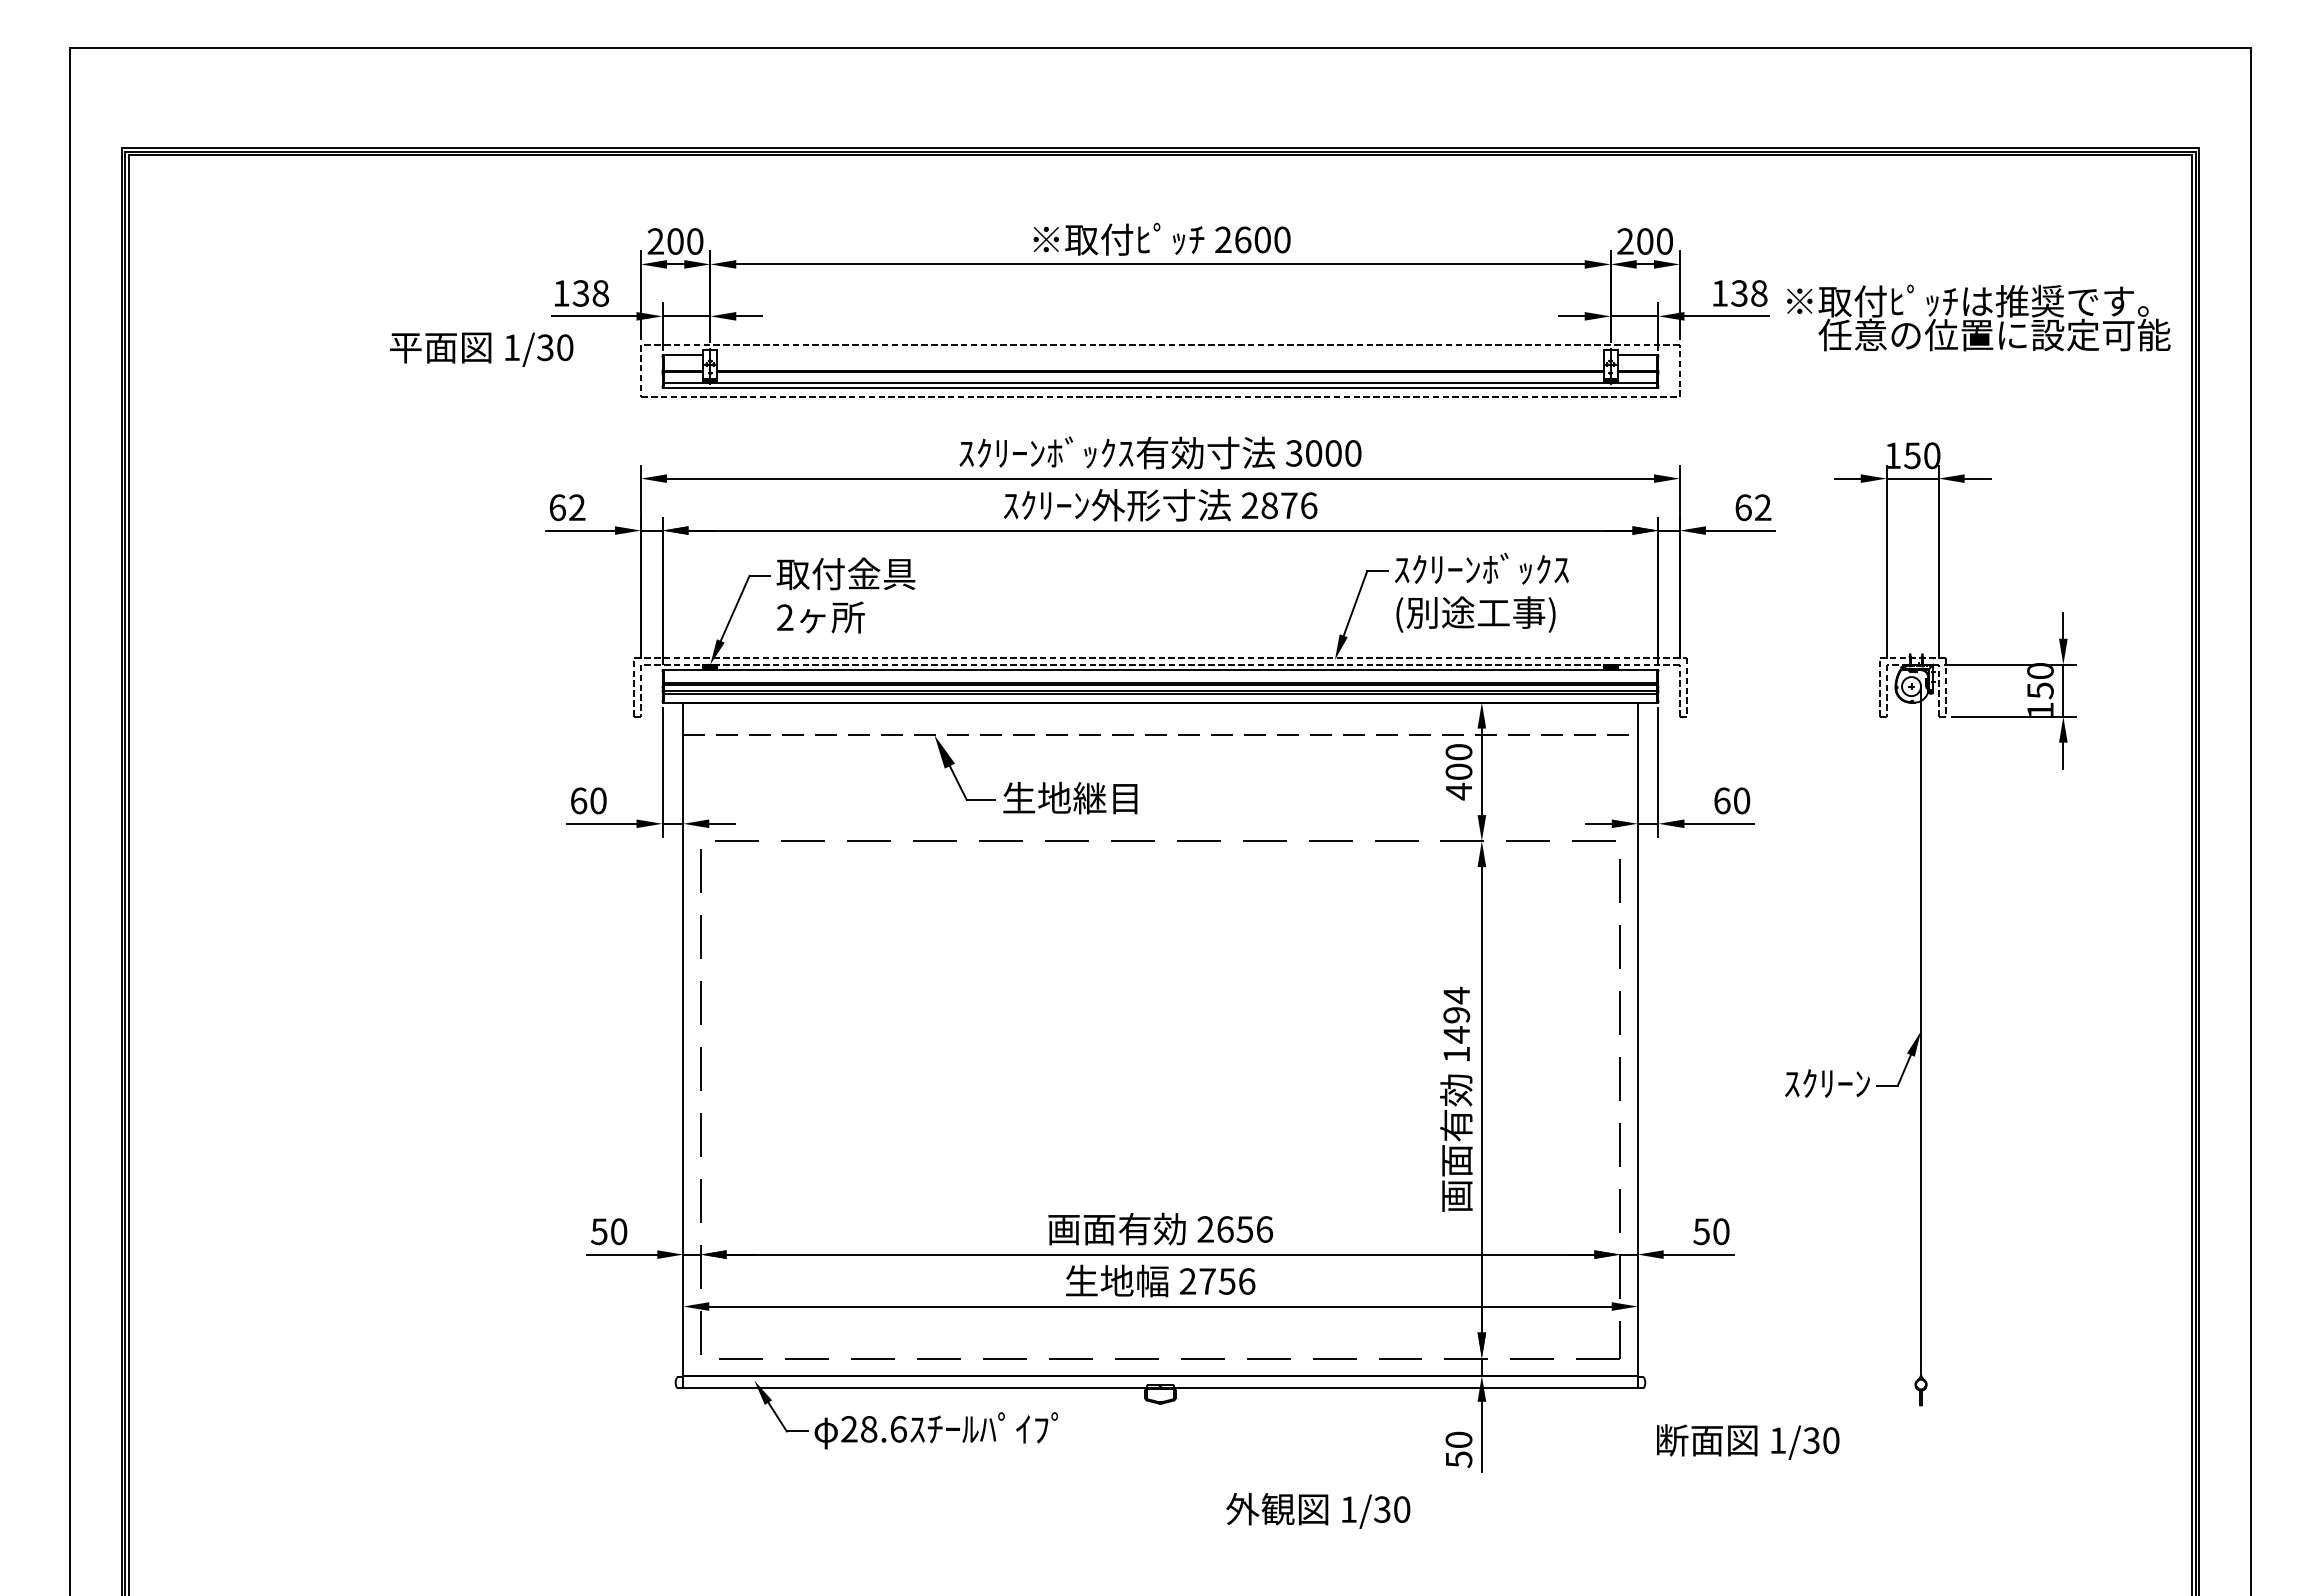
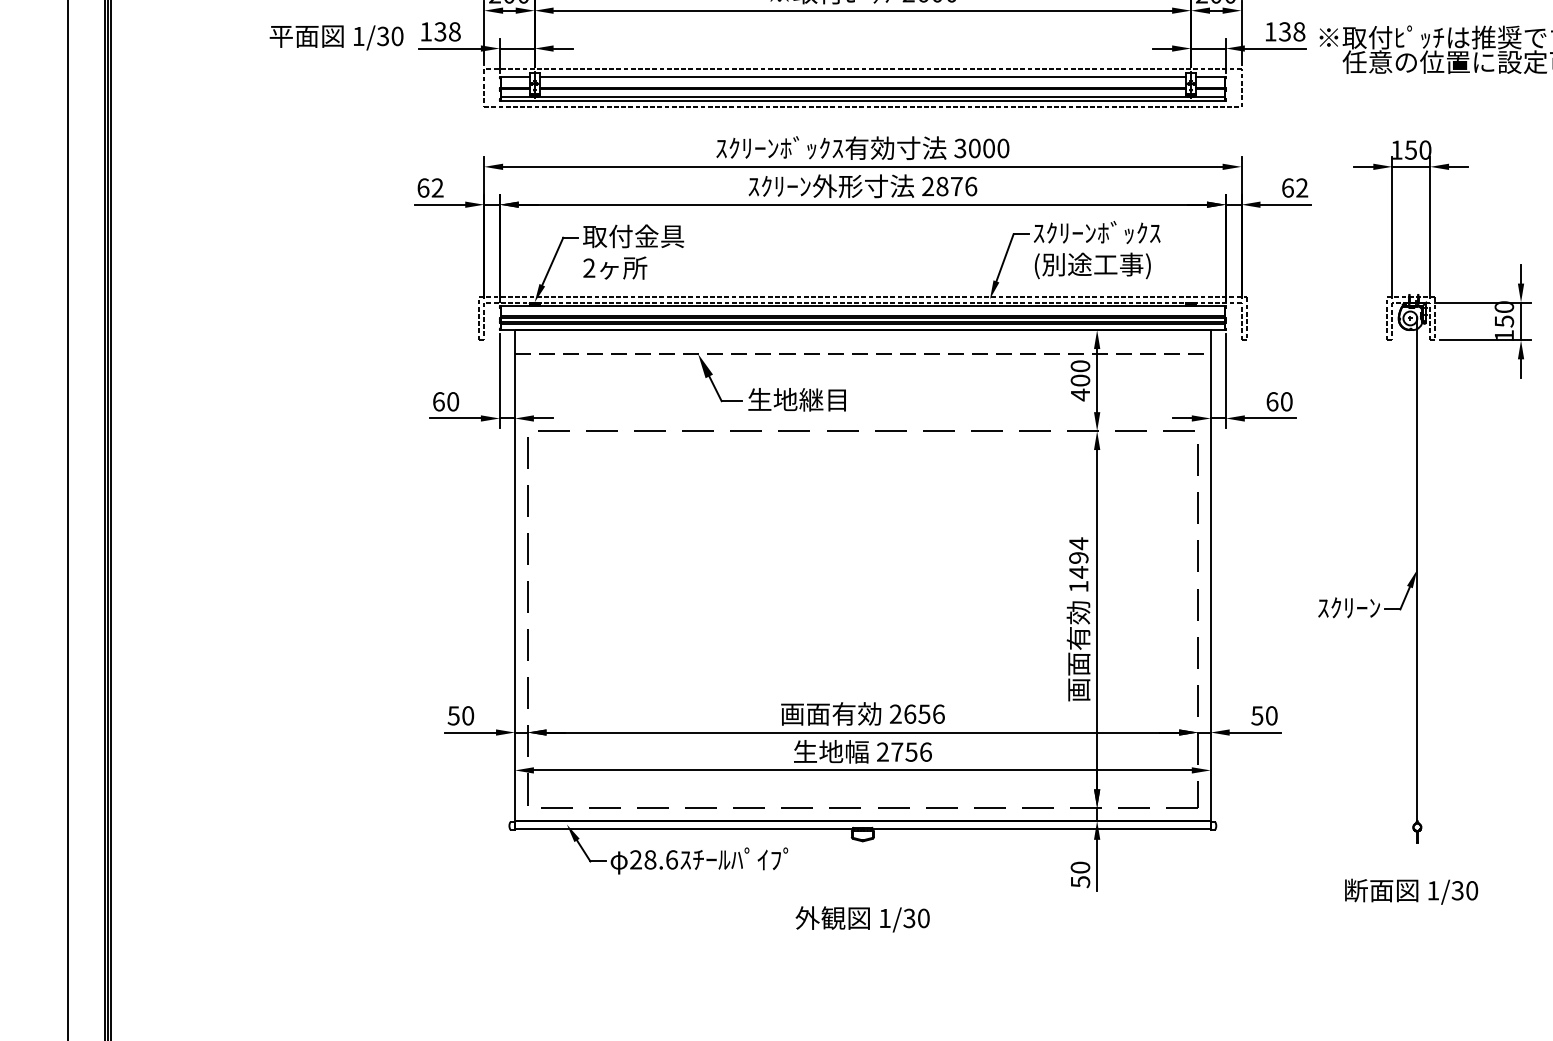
text: (481, 349) -> (336, 37), moved
line: (1160, 355) -> (862, 77), added
text: (1748, 1441) -> (1411, 891), moved
text: (1318, 1510) -> (862, 919), moved

